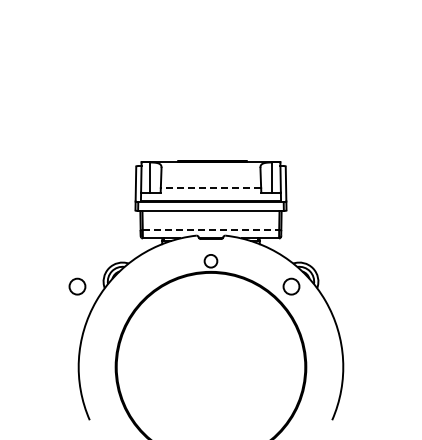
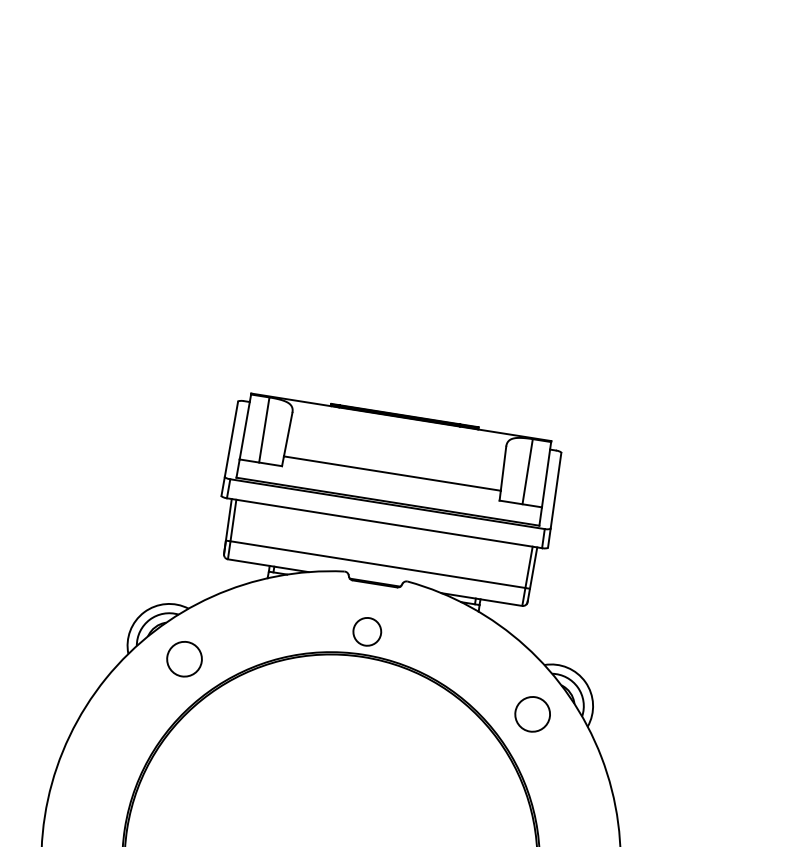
line: (210, 188) -> (391, 474), dashed -> solid
line: (211, 230) -> (378, 565), dashed -> solid
circle: (77, 286) -> (184, 658), moved

